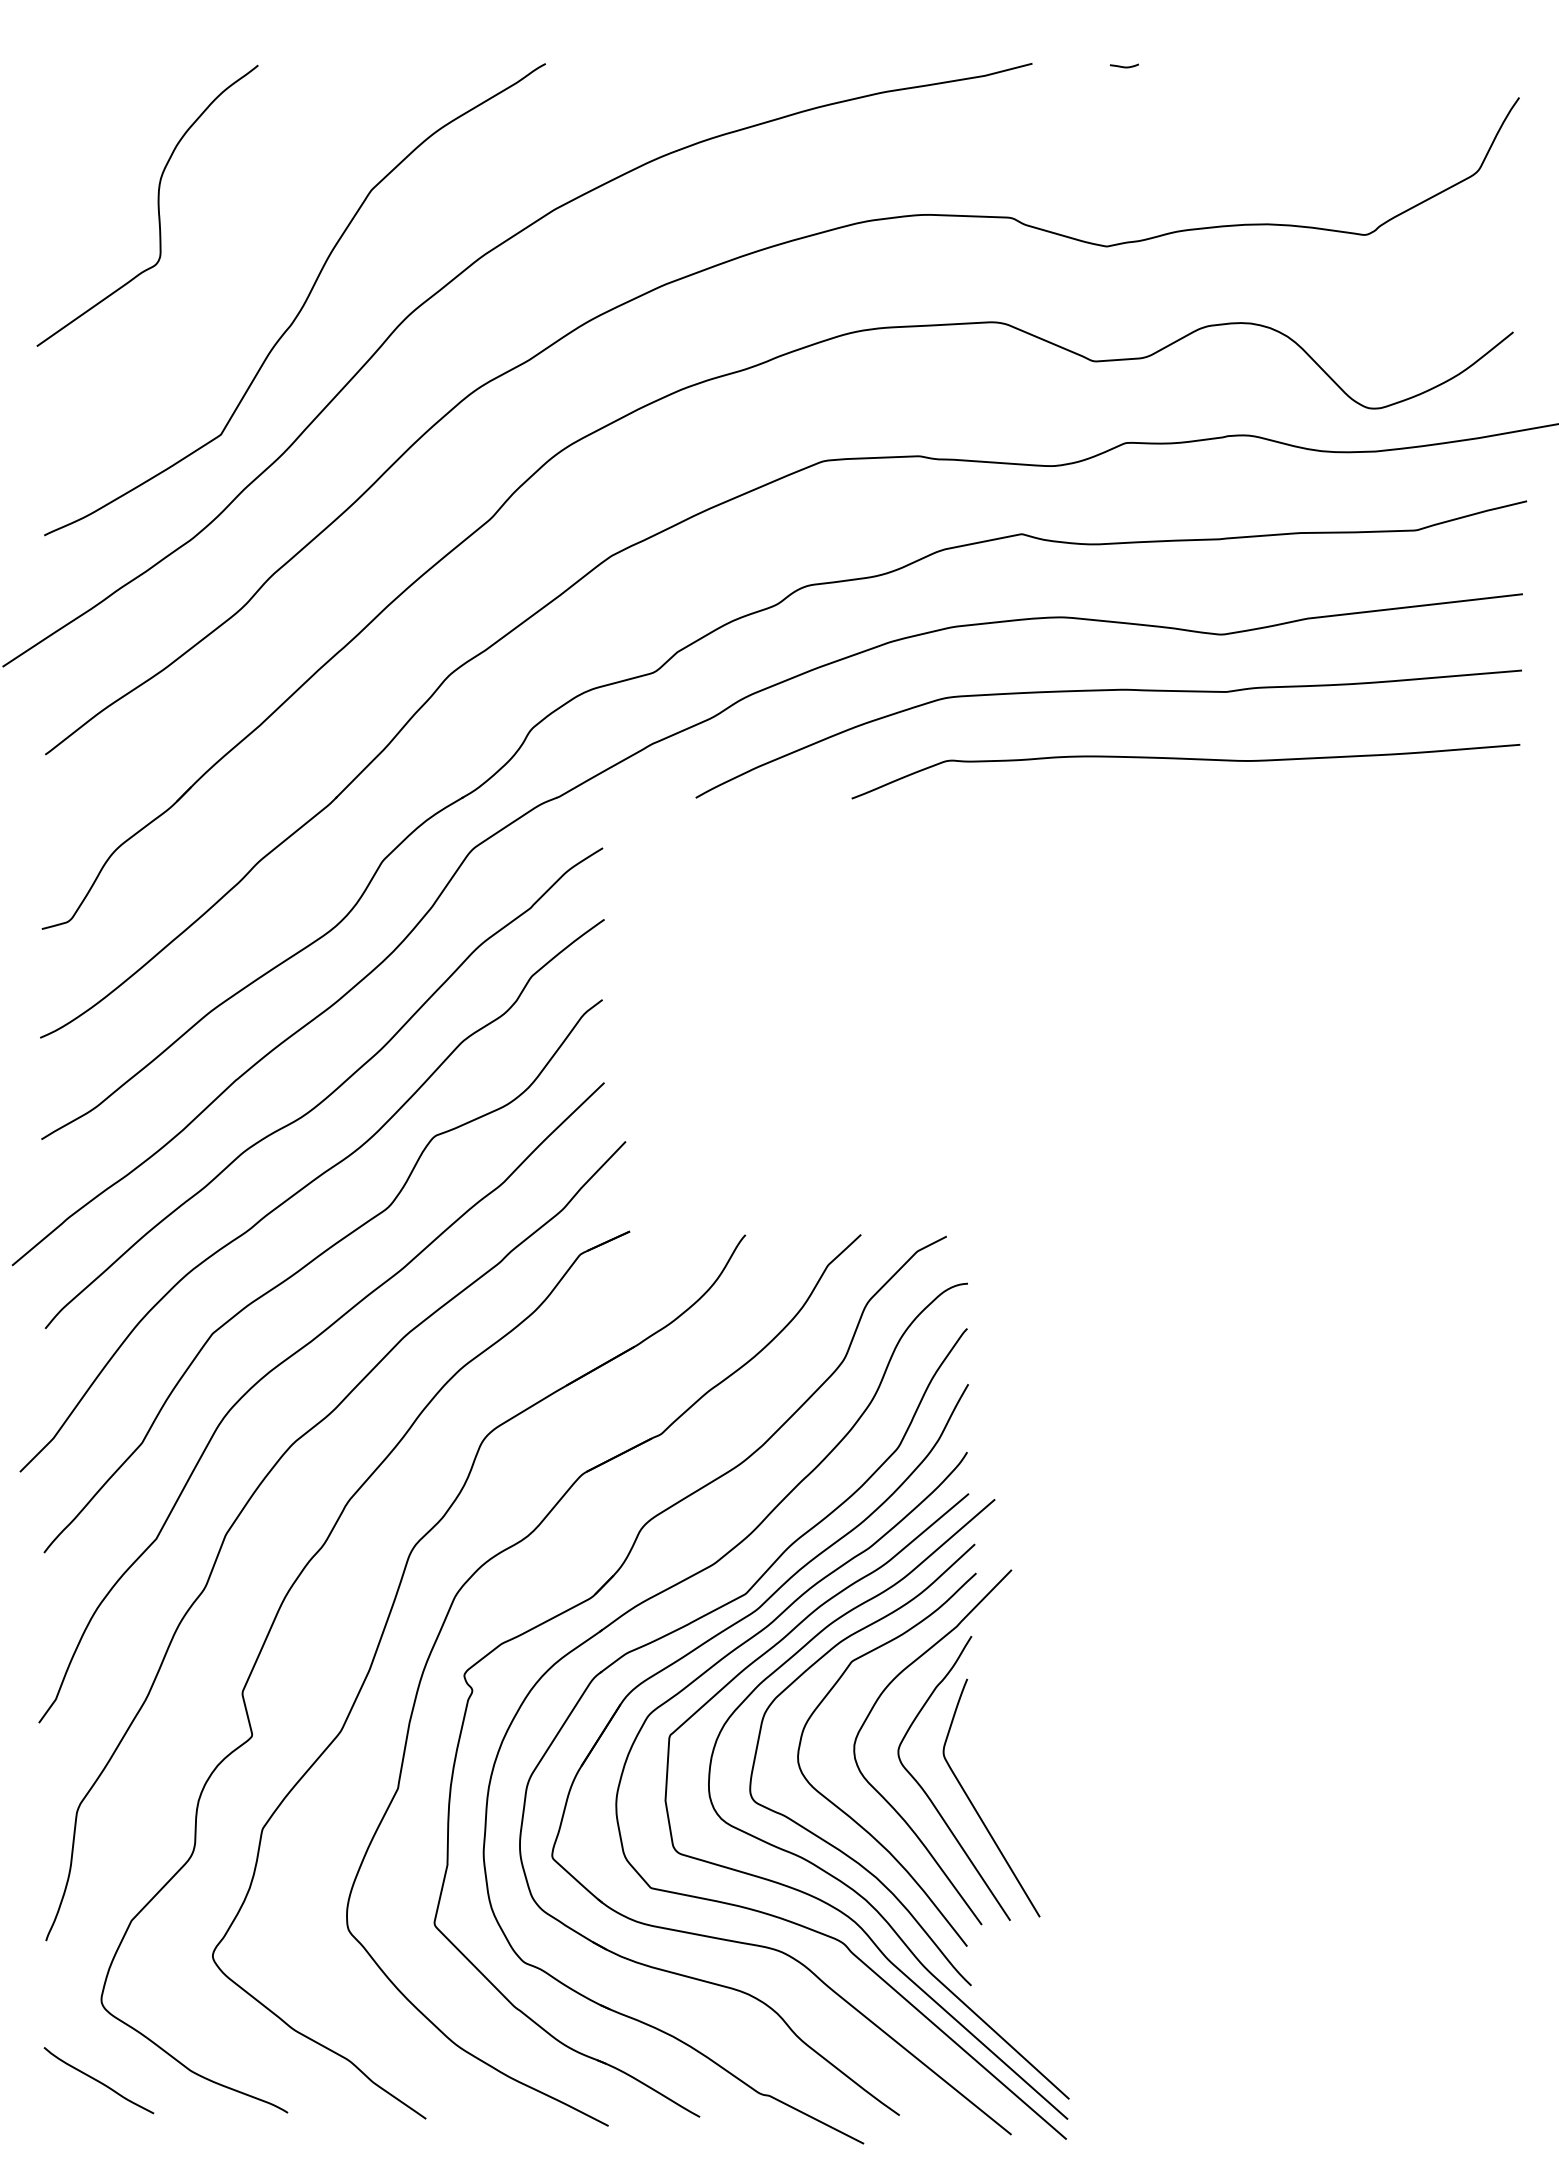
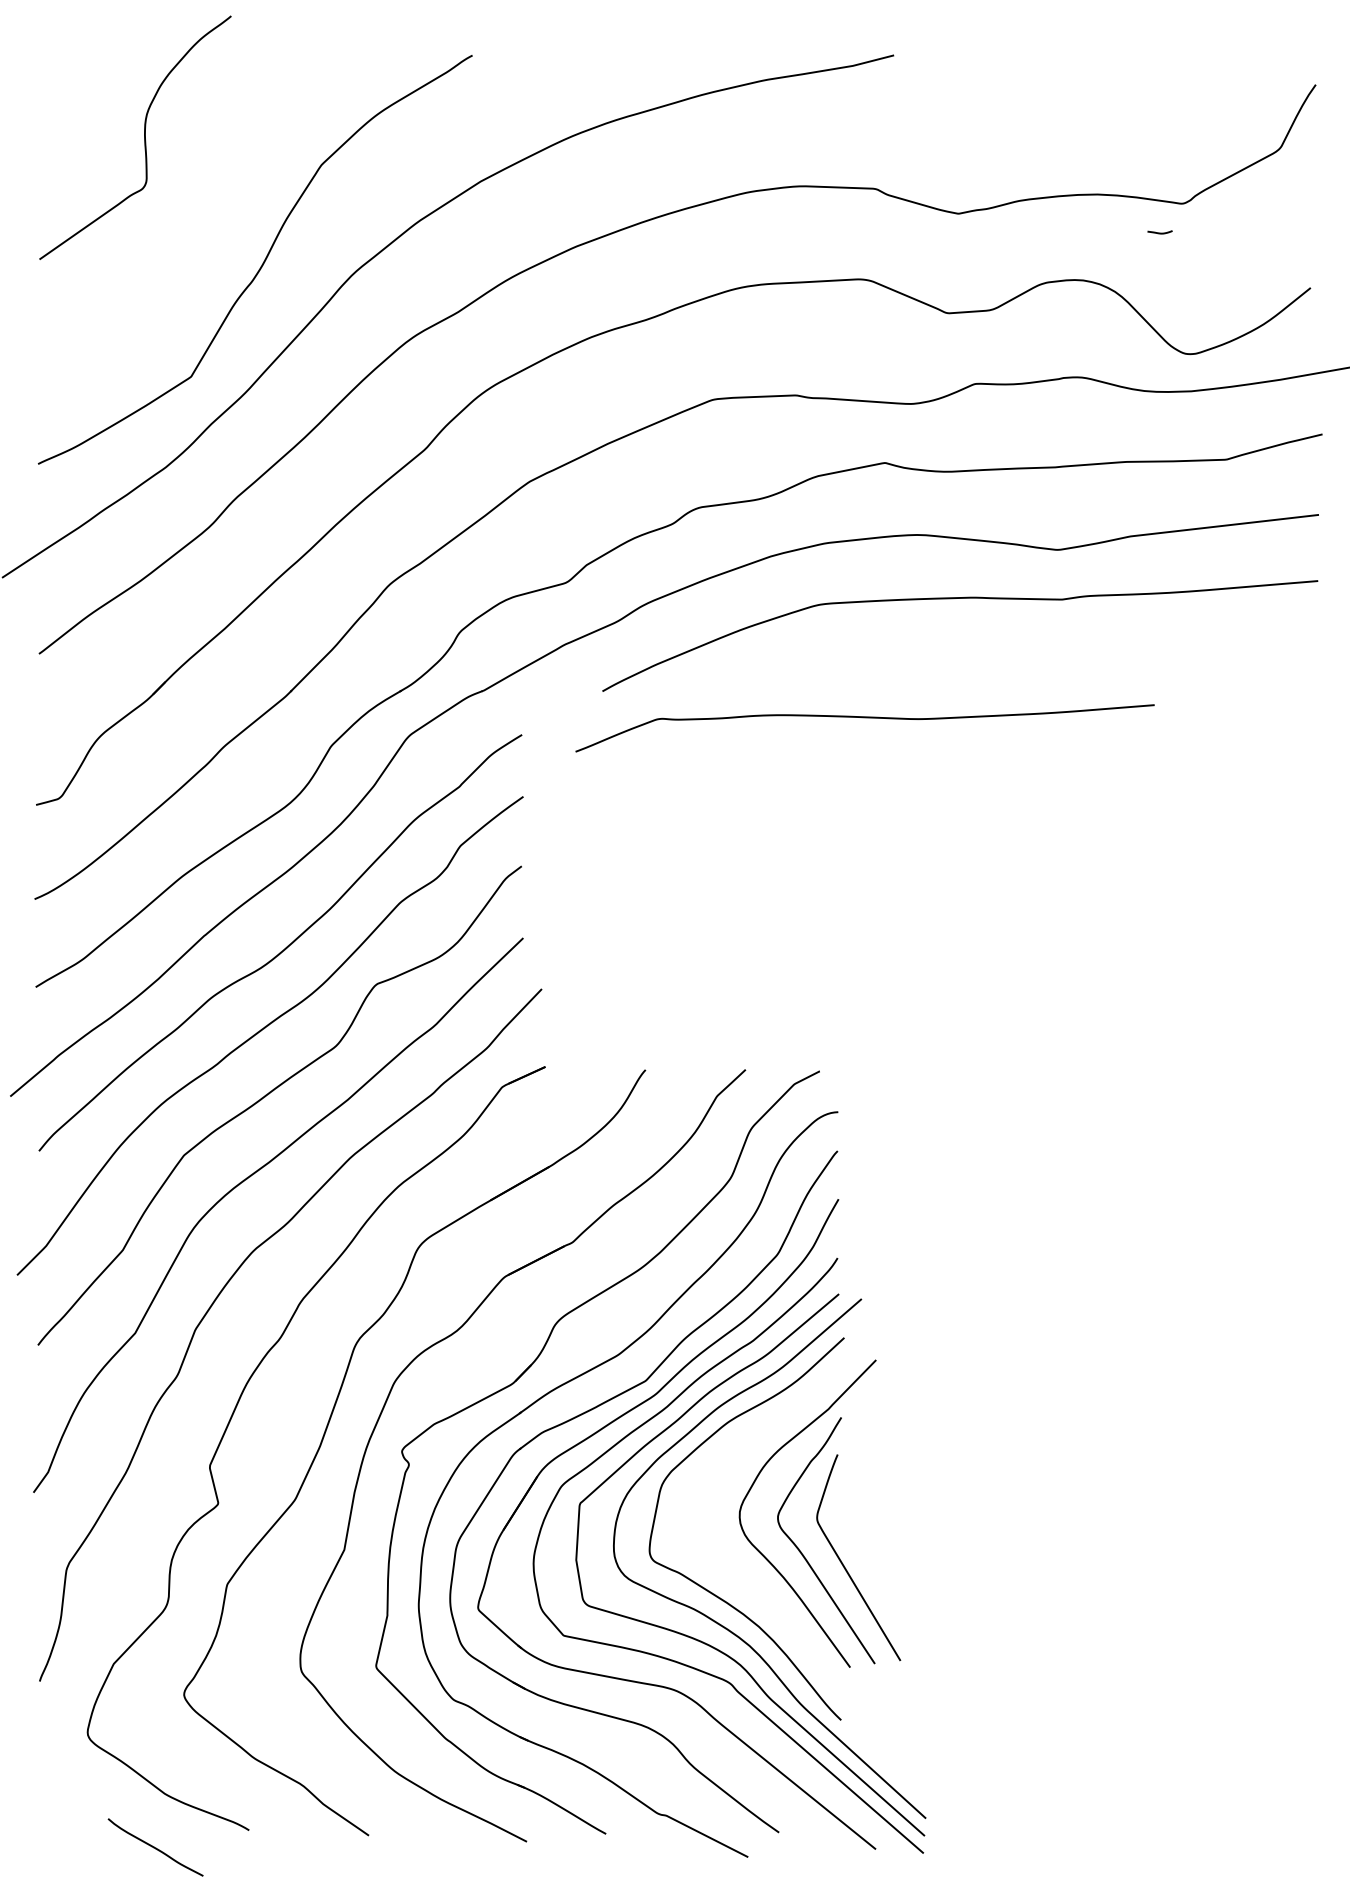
curve: (1124, 66) -> (1160, 232), moved
curve: (157, 205) -> (144, 137), moved
curve: (1185, 759) -> (864, 717), moved
curve: (842, 1809) -> (729, 1567), removed
curve: (98, 2080) -> (155, 1847), moved

